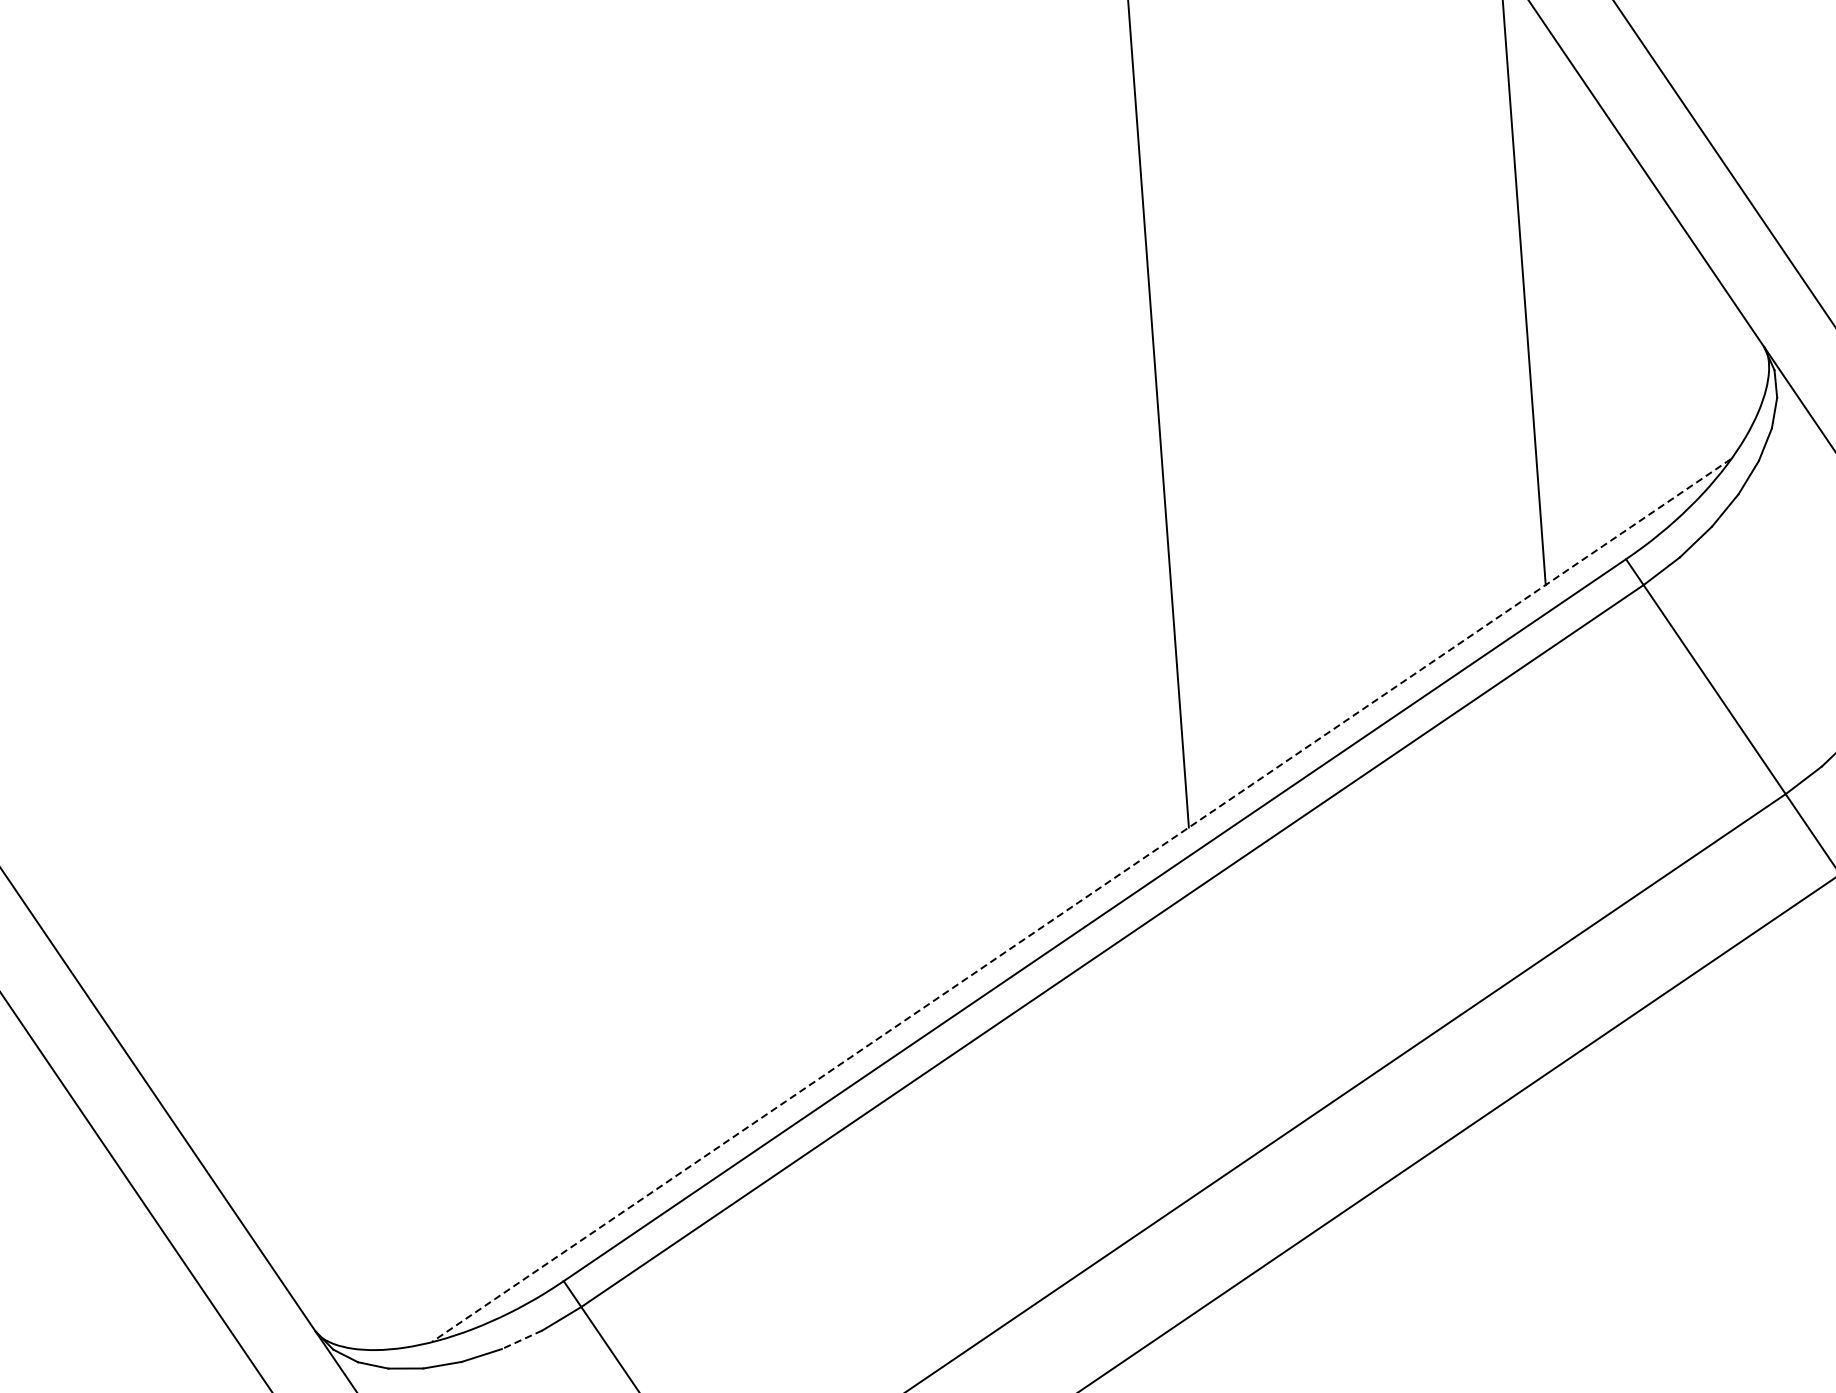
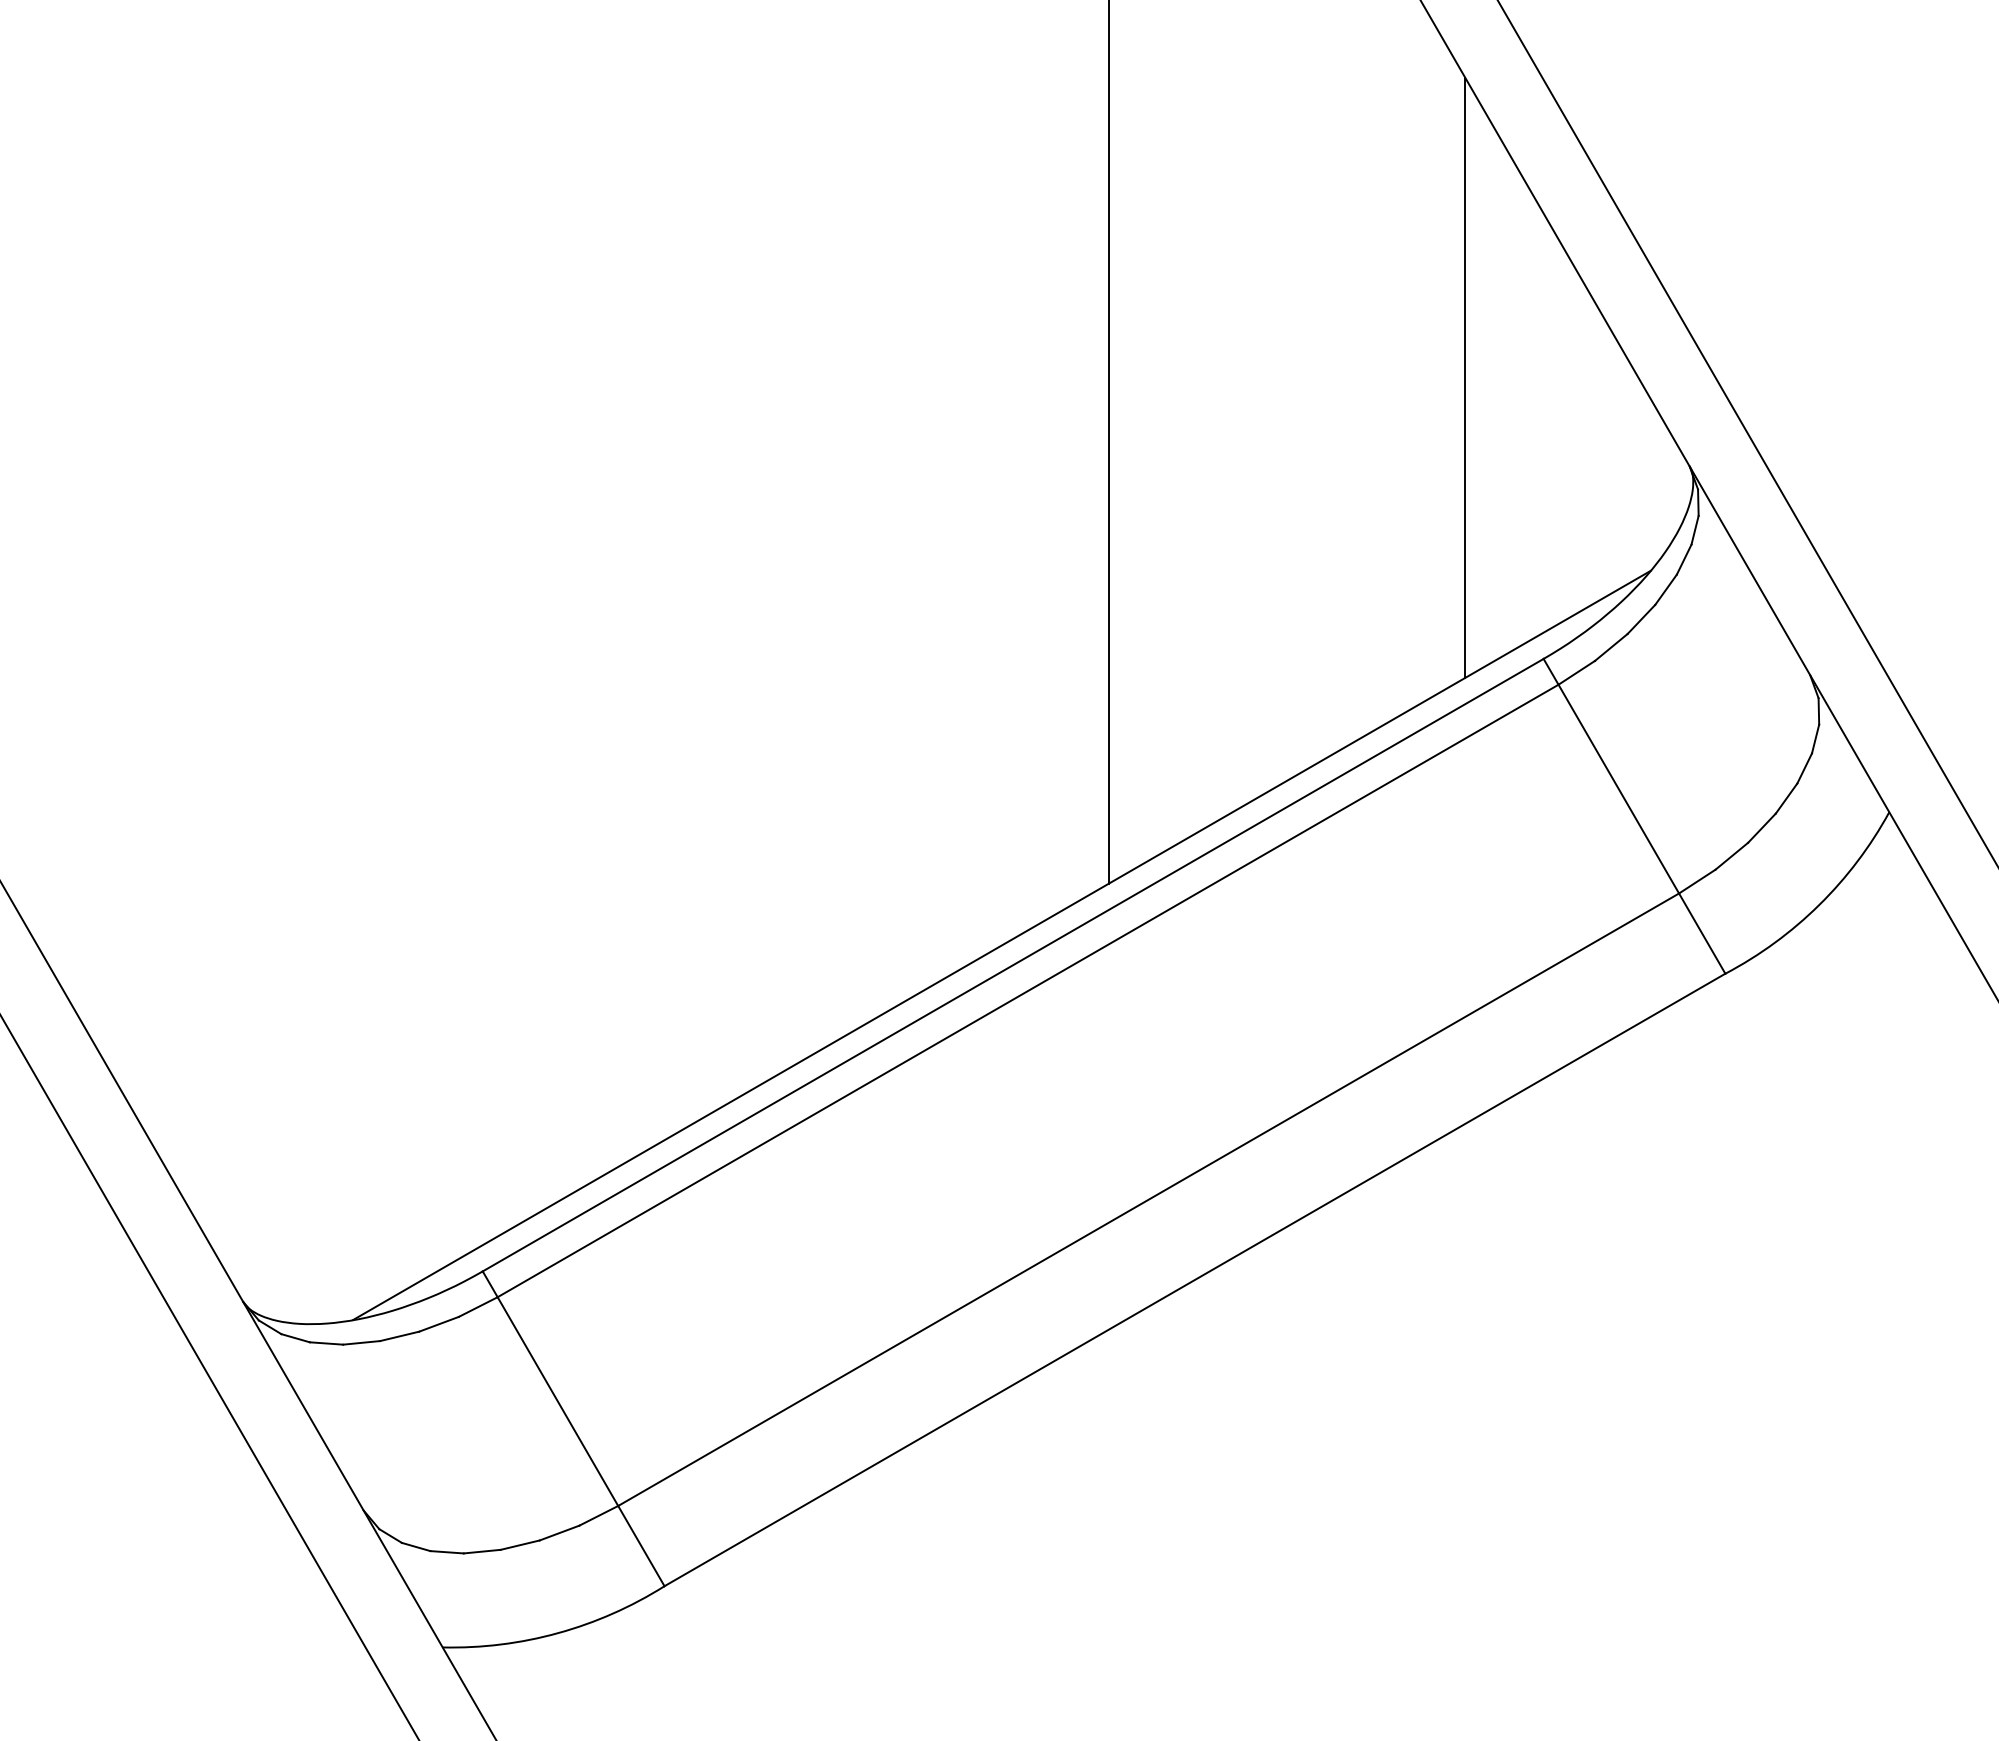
line: (1081, 900) -> (1001, 945), dashed -> solid
line: (521, 1340) -> (438, 1324), dashed -> solid

